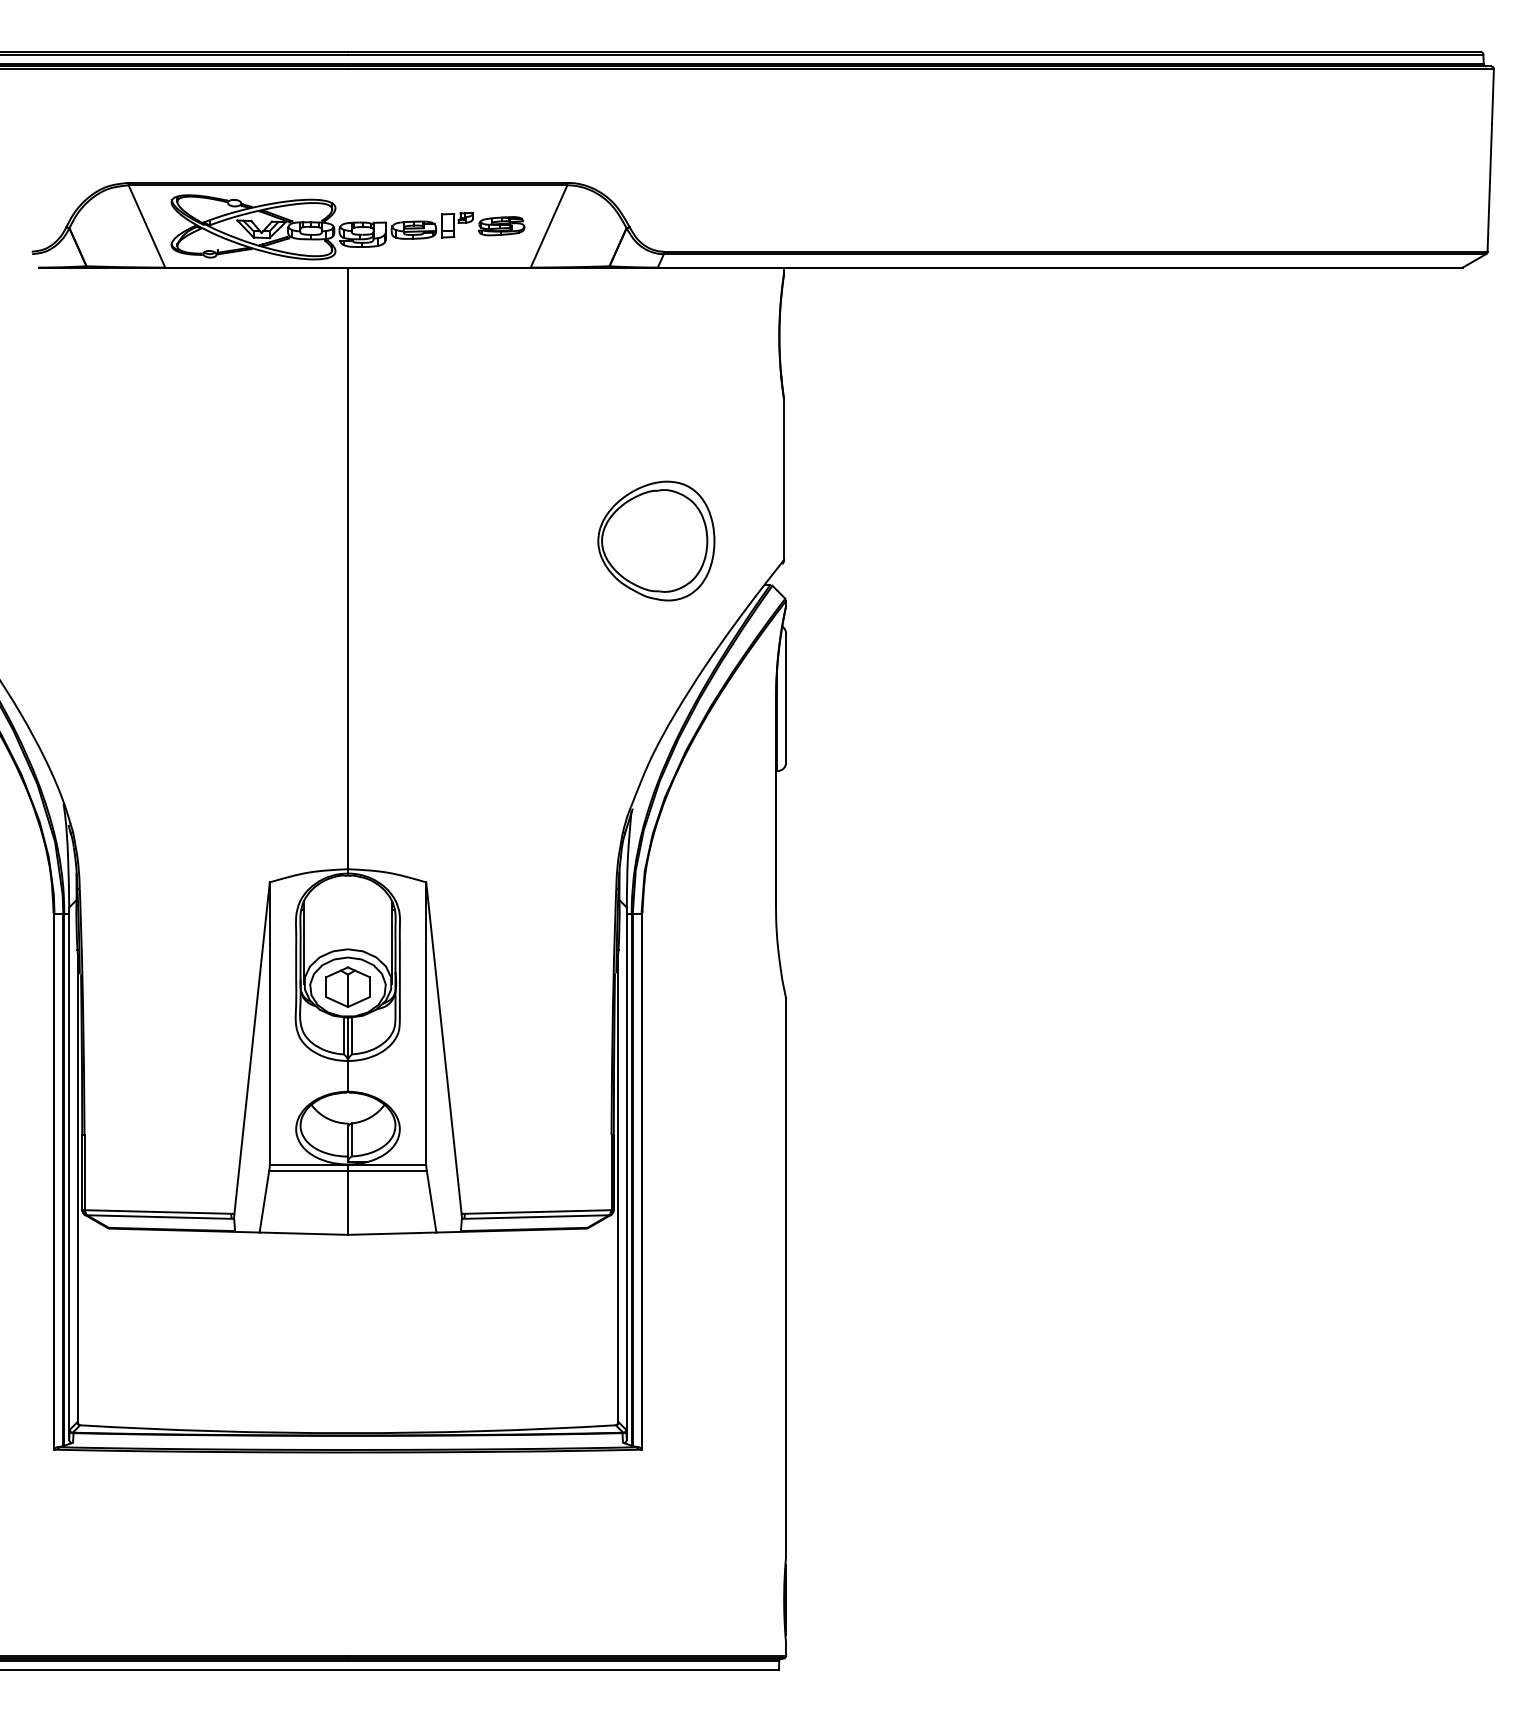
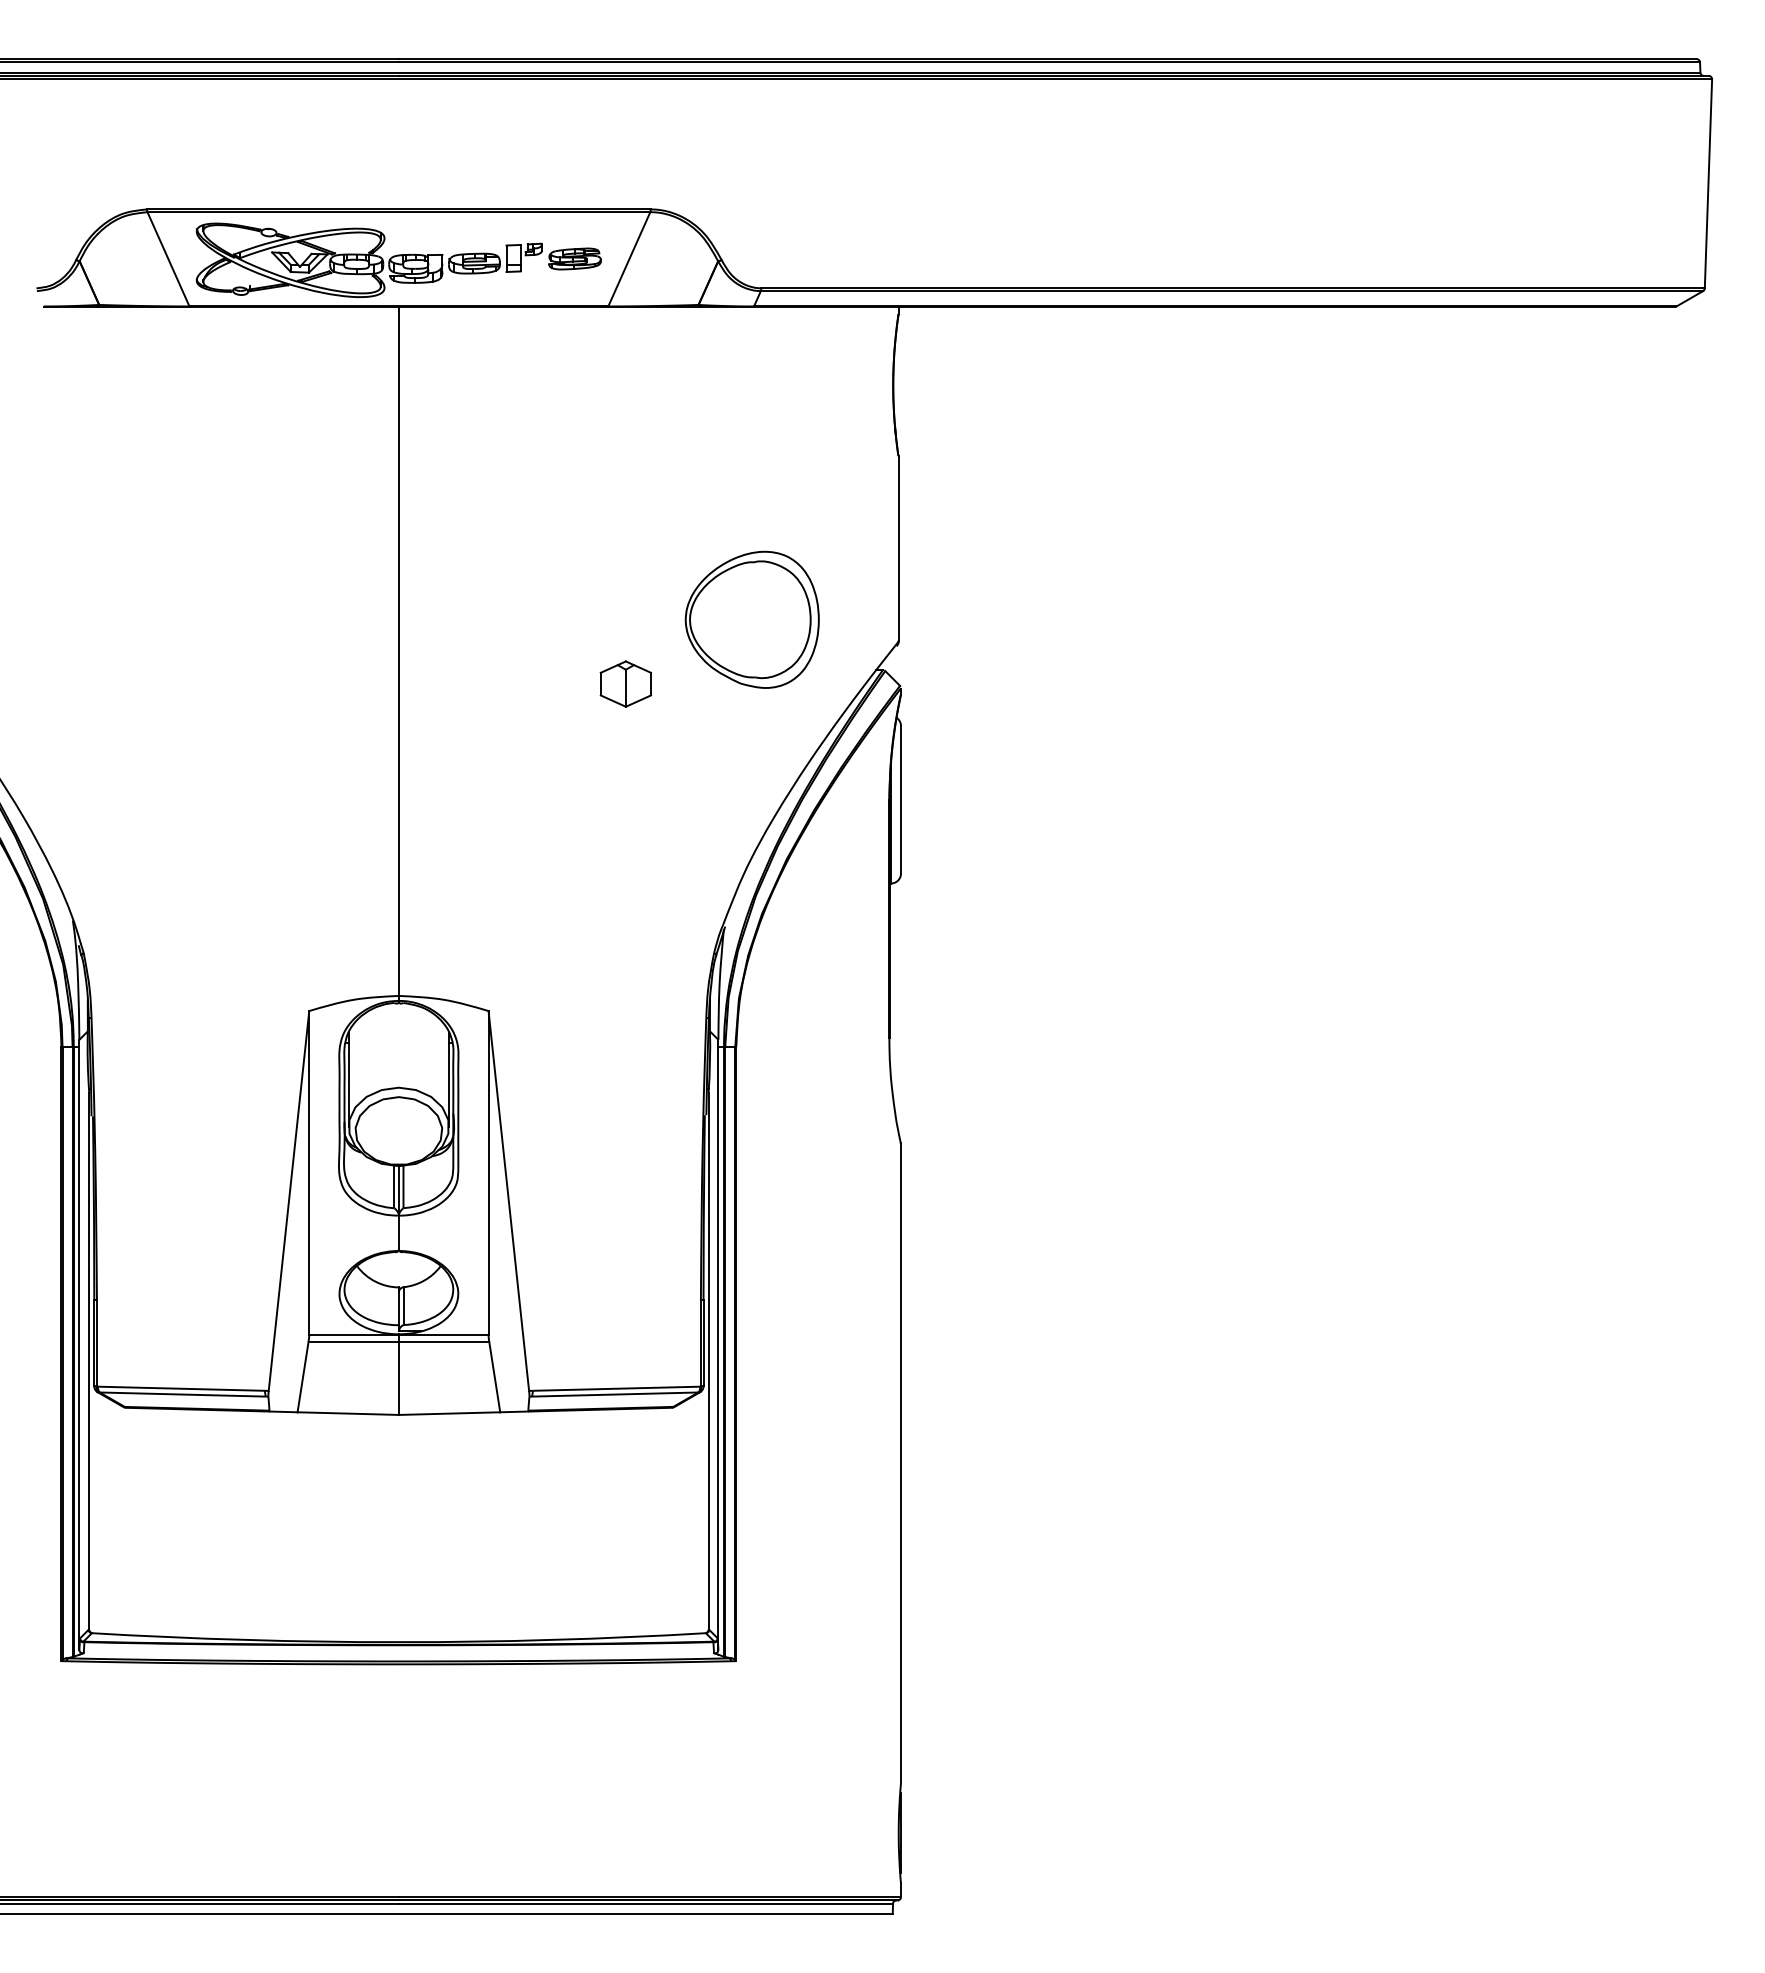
part: (347, 986) -> (625, 683), moved

